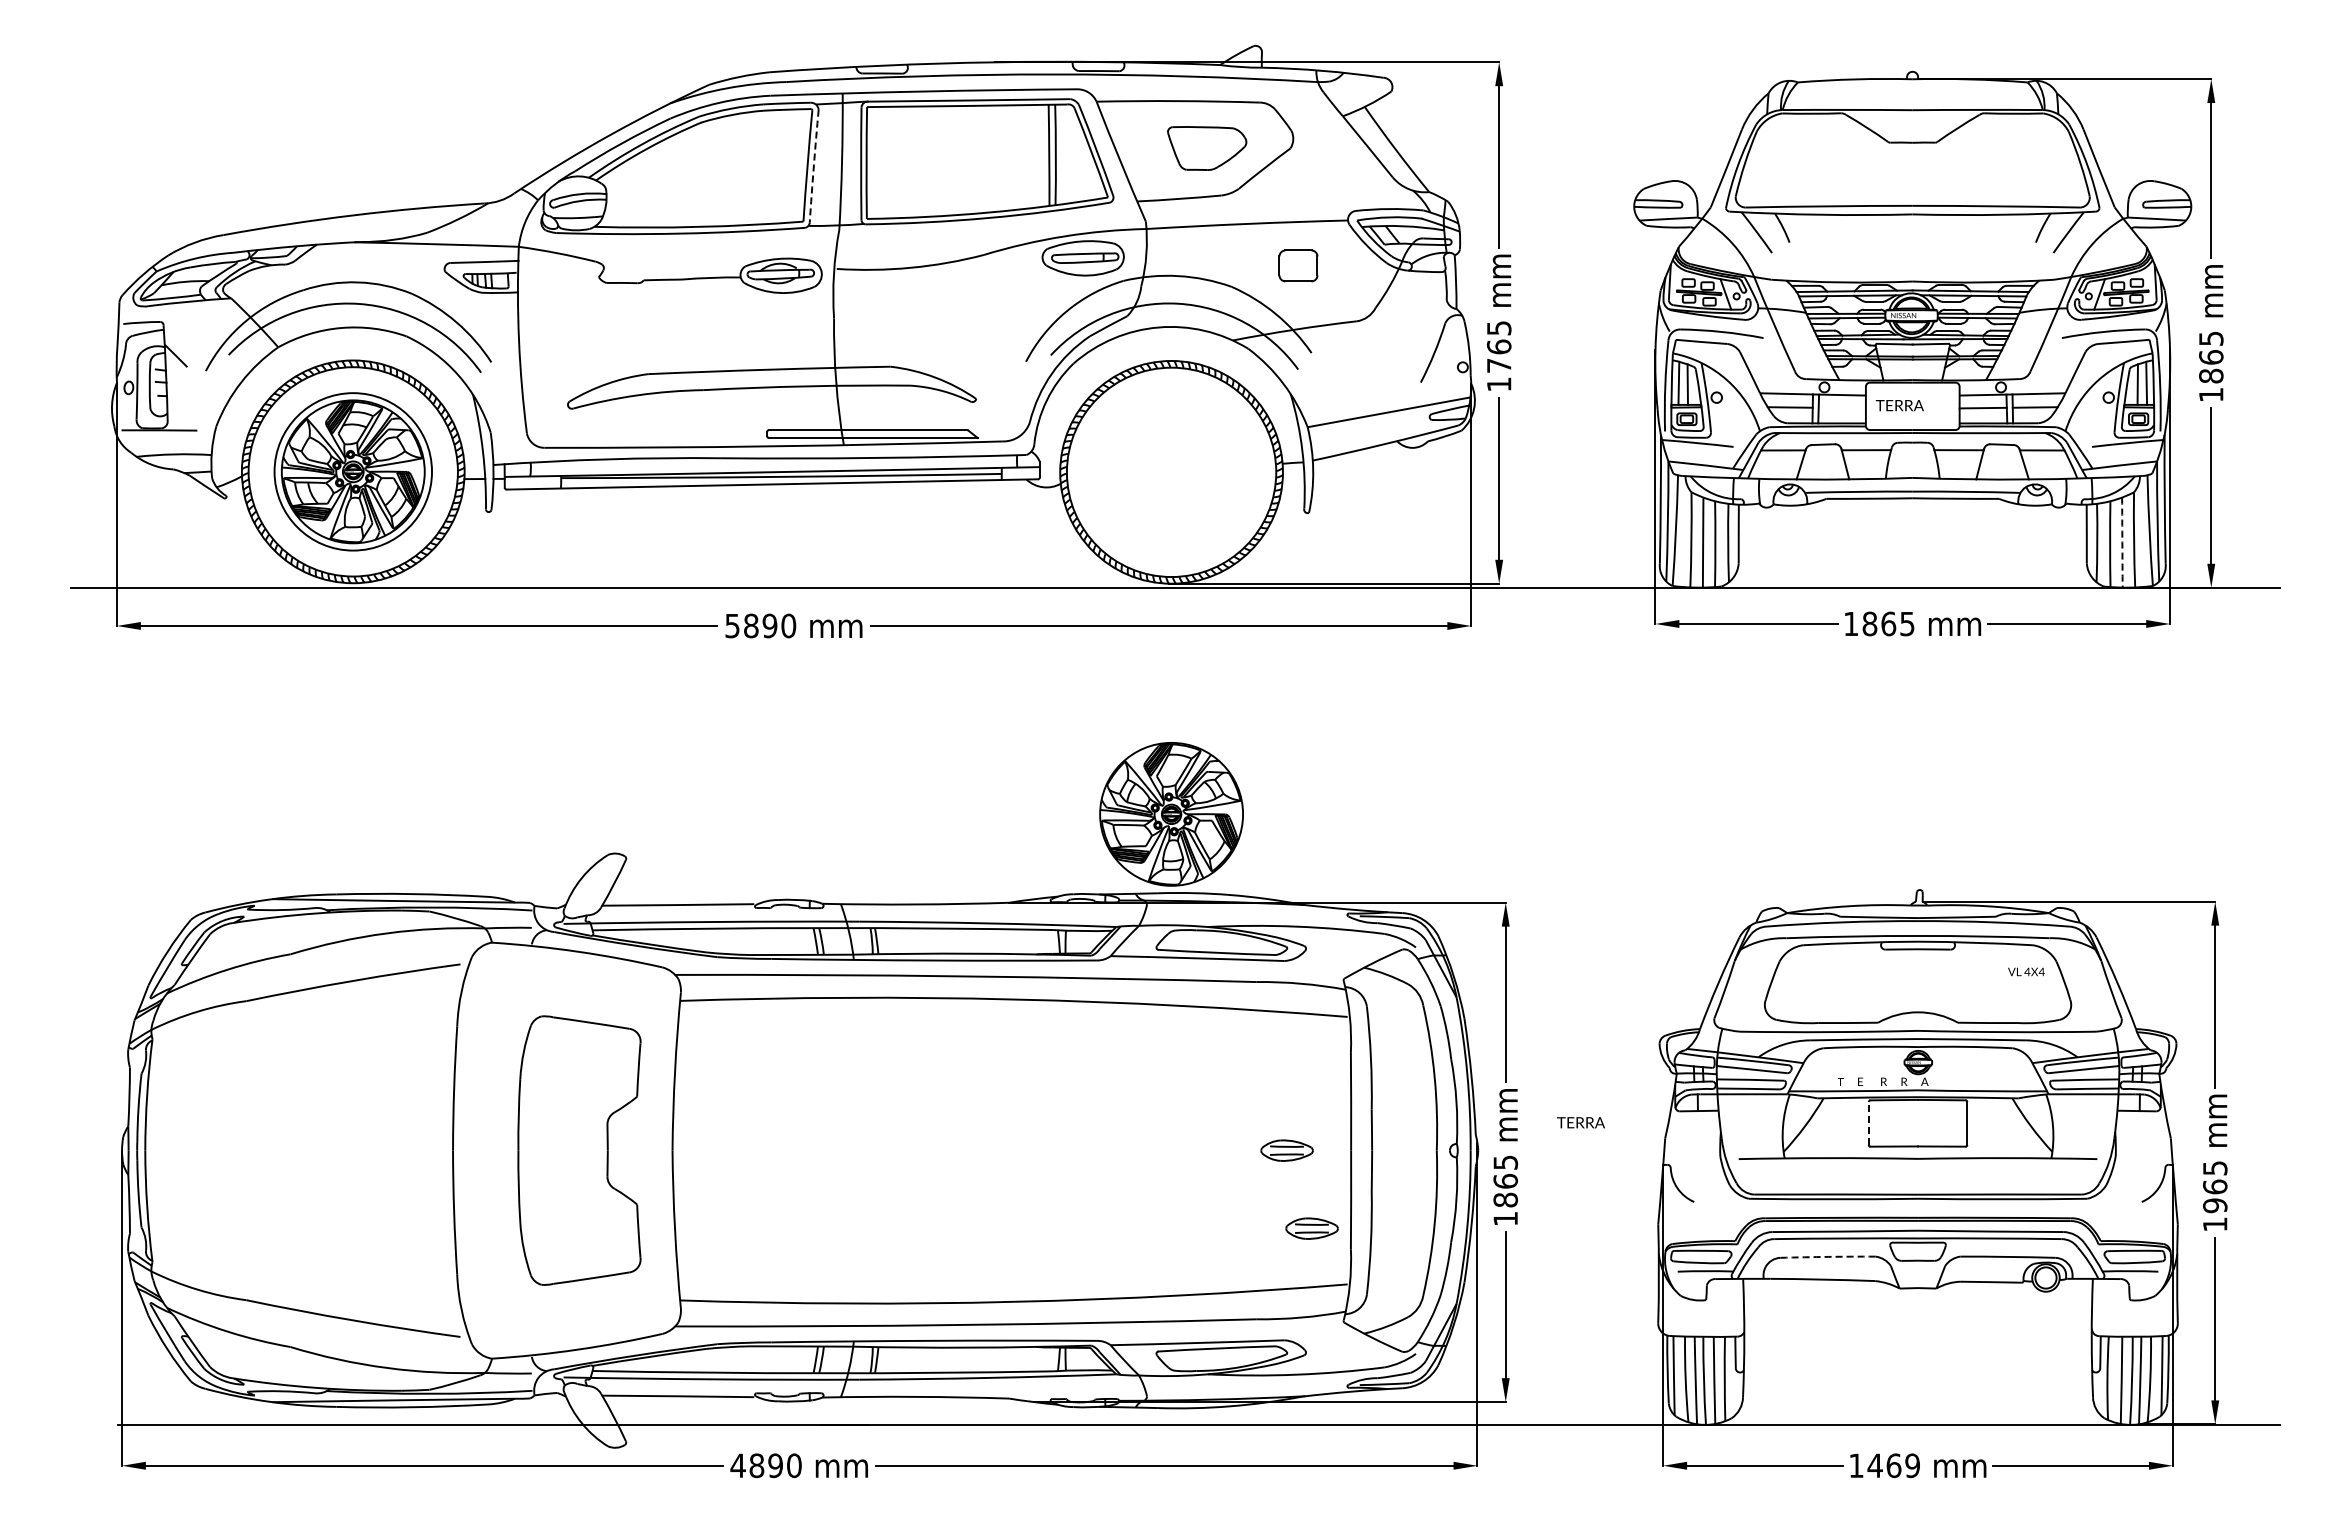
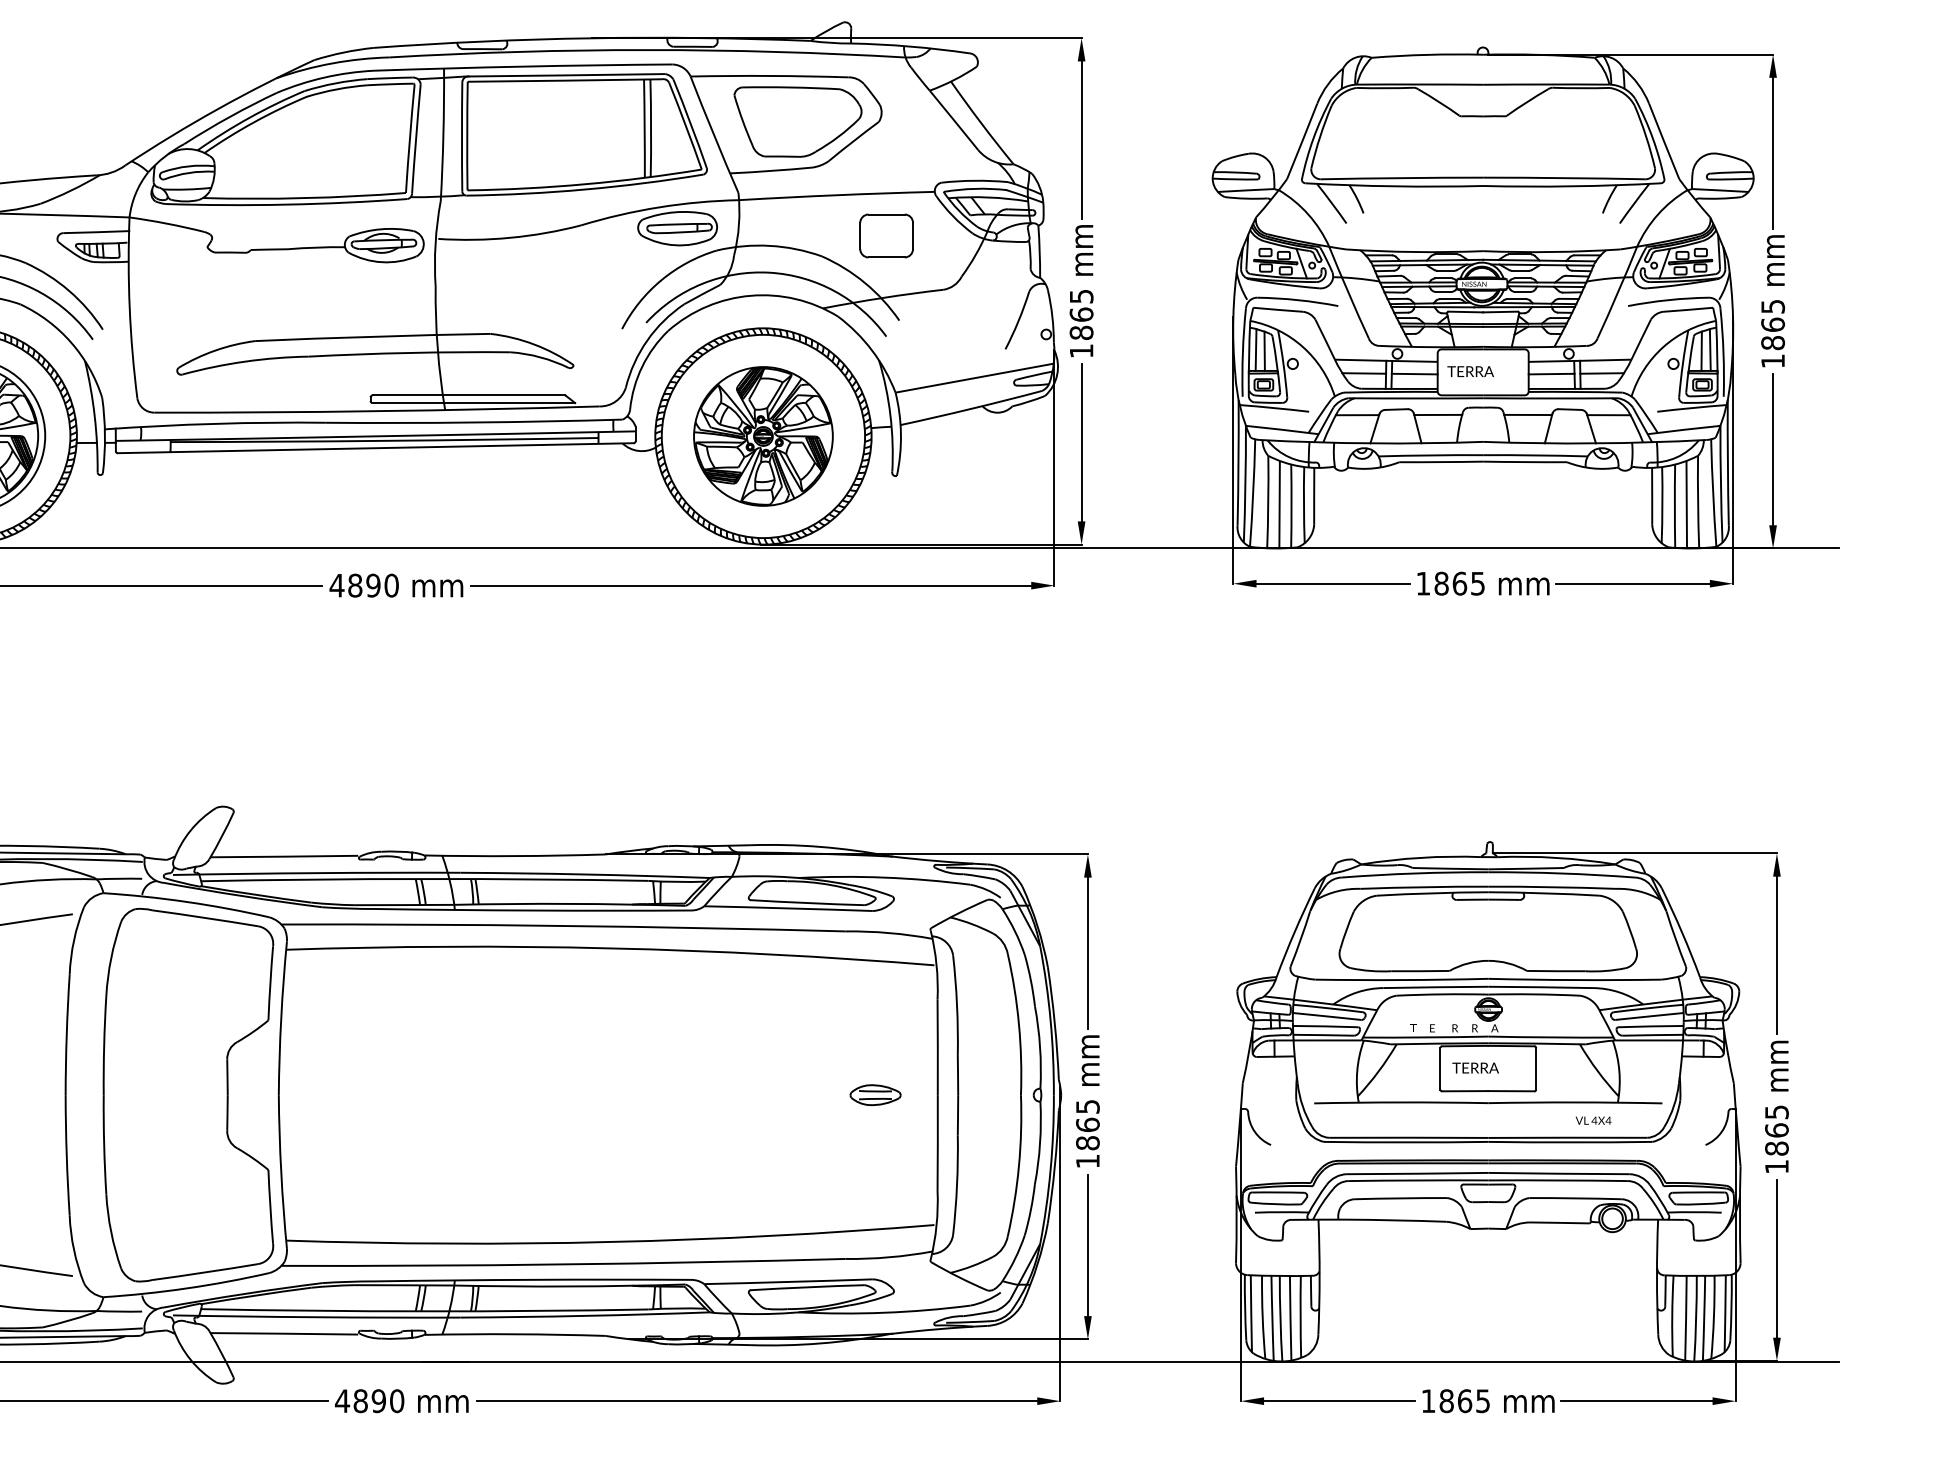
part: (1206, 148) -> (797, 121), size x1.67
arc: (813, 165) -> (415, 138), dashed -> solid
part: (1298, 265) -> (886, 235), size x1.43
text: (1498, 365) -> (1080, 332), 1765 -> 1865
line: (1841, 407) -> (1413, 373), added
arc: (2122, 542) -> (1686, 504), dashed -> solid
text: (732, 626) -> (337, 586), 5890 -> 4890
part: (1171, 814) -> (763, 436), moved
text: (2026, 971) -> (1593, 1120), moved
text: (1580, 1122) -> (1475, 1067), moved
line: (1868, 1123) -> (1440, 1068), dashed -> solid
part: (579, 1150) -> (188, 1095), size x1.43
text: (2215, 1205) -> (1777, 1148), 1965 -> 1865
part: (1311, 1228) -> (899, 1170), removed
arc: (1828, 1256) -> (1401, 1197), dashed -> solid
text: (1893, 1465) -> (1464, 1400), 1469 -> 1865

